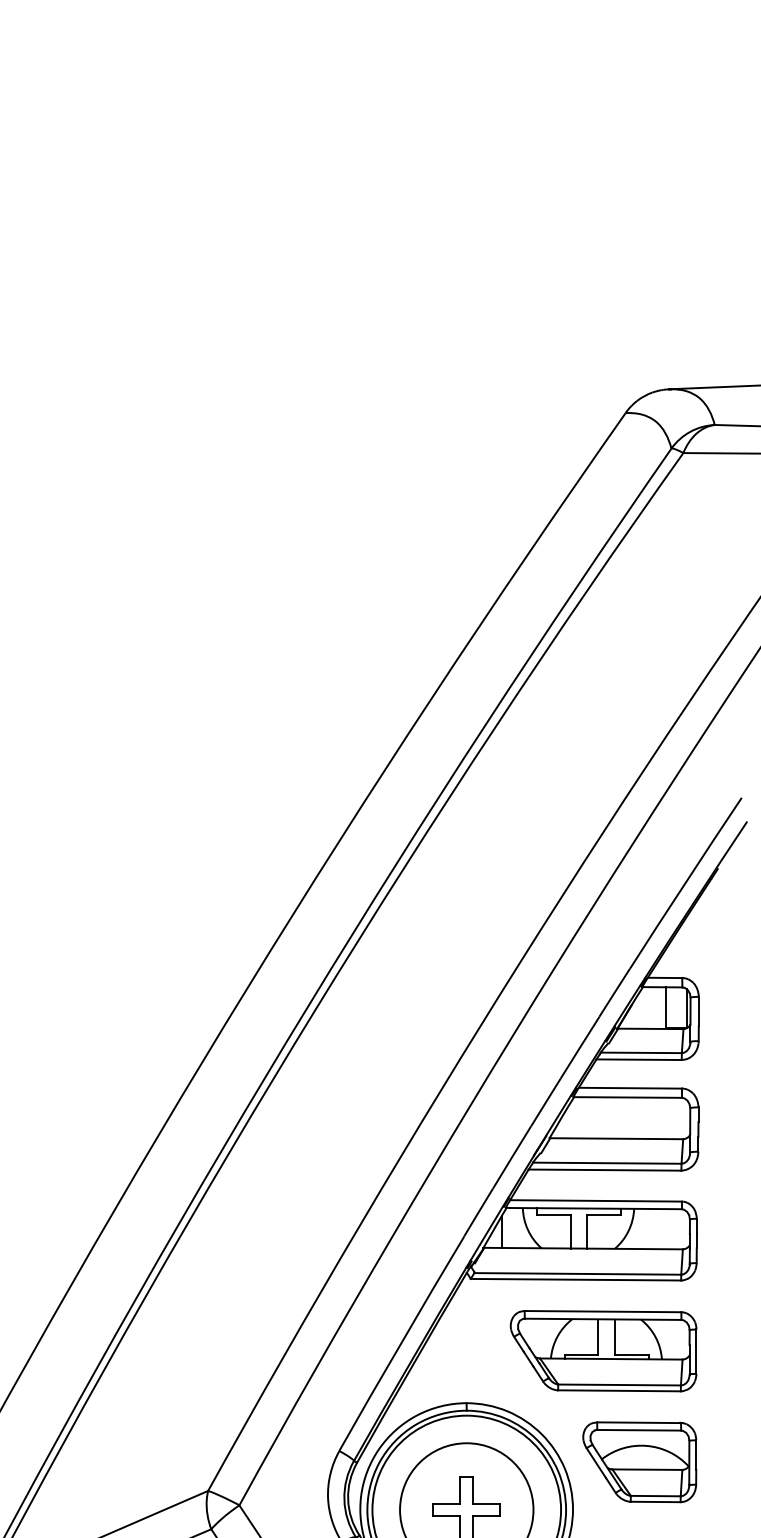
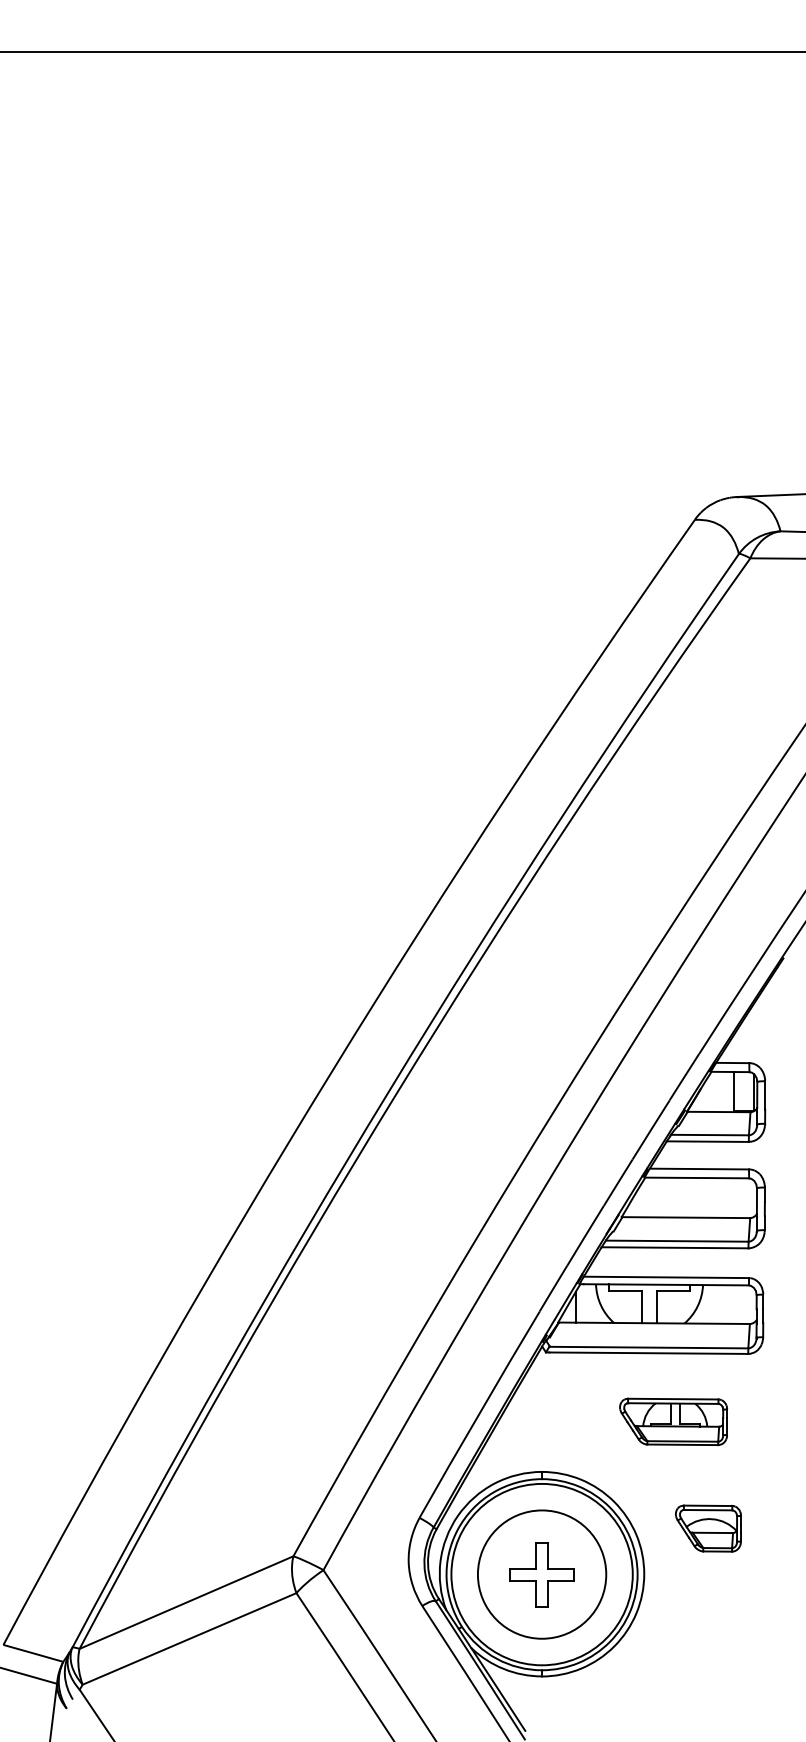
part: (603, 1350) -> (673, 1421), size x0.6
part: (639, 1462) -> (708, 1528), size x0.6

